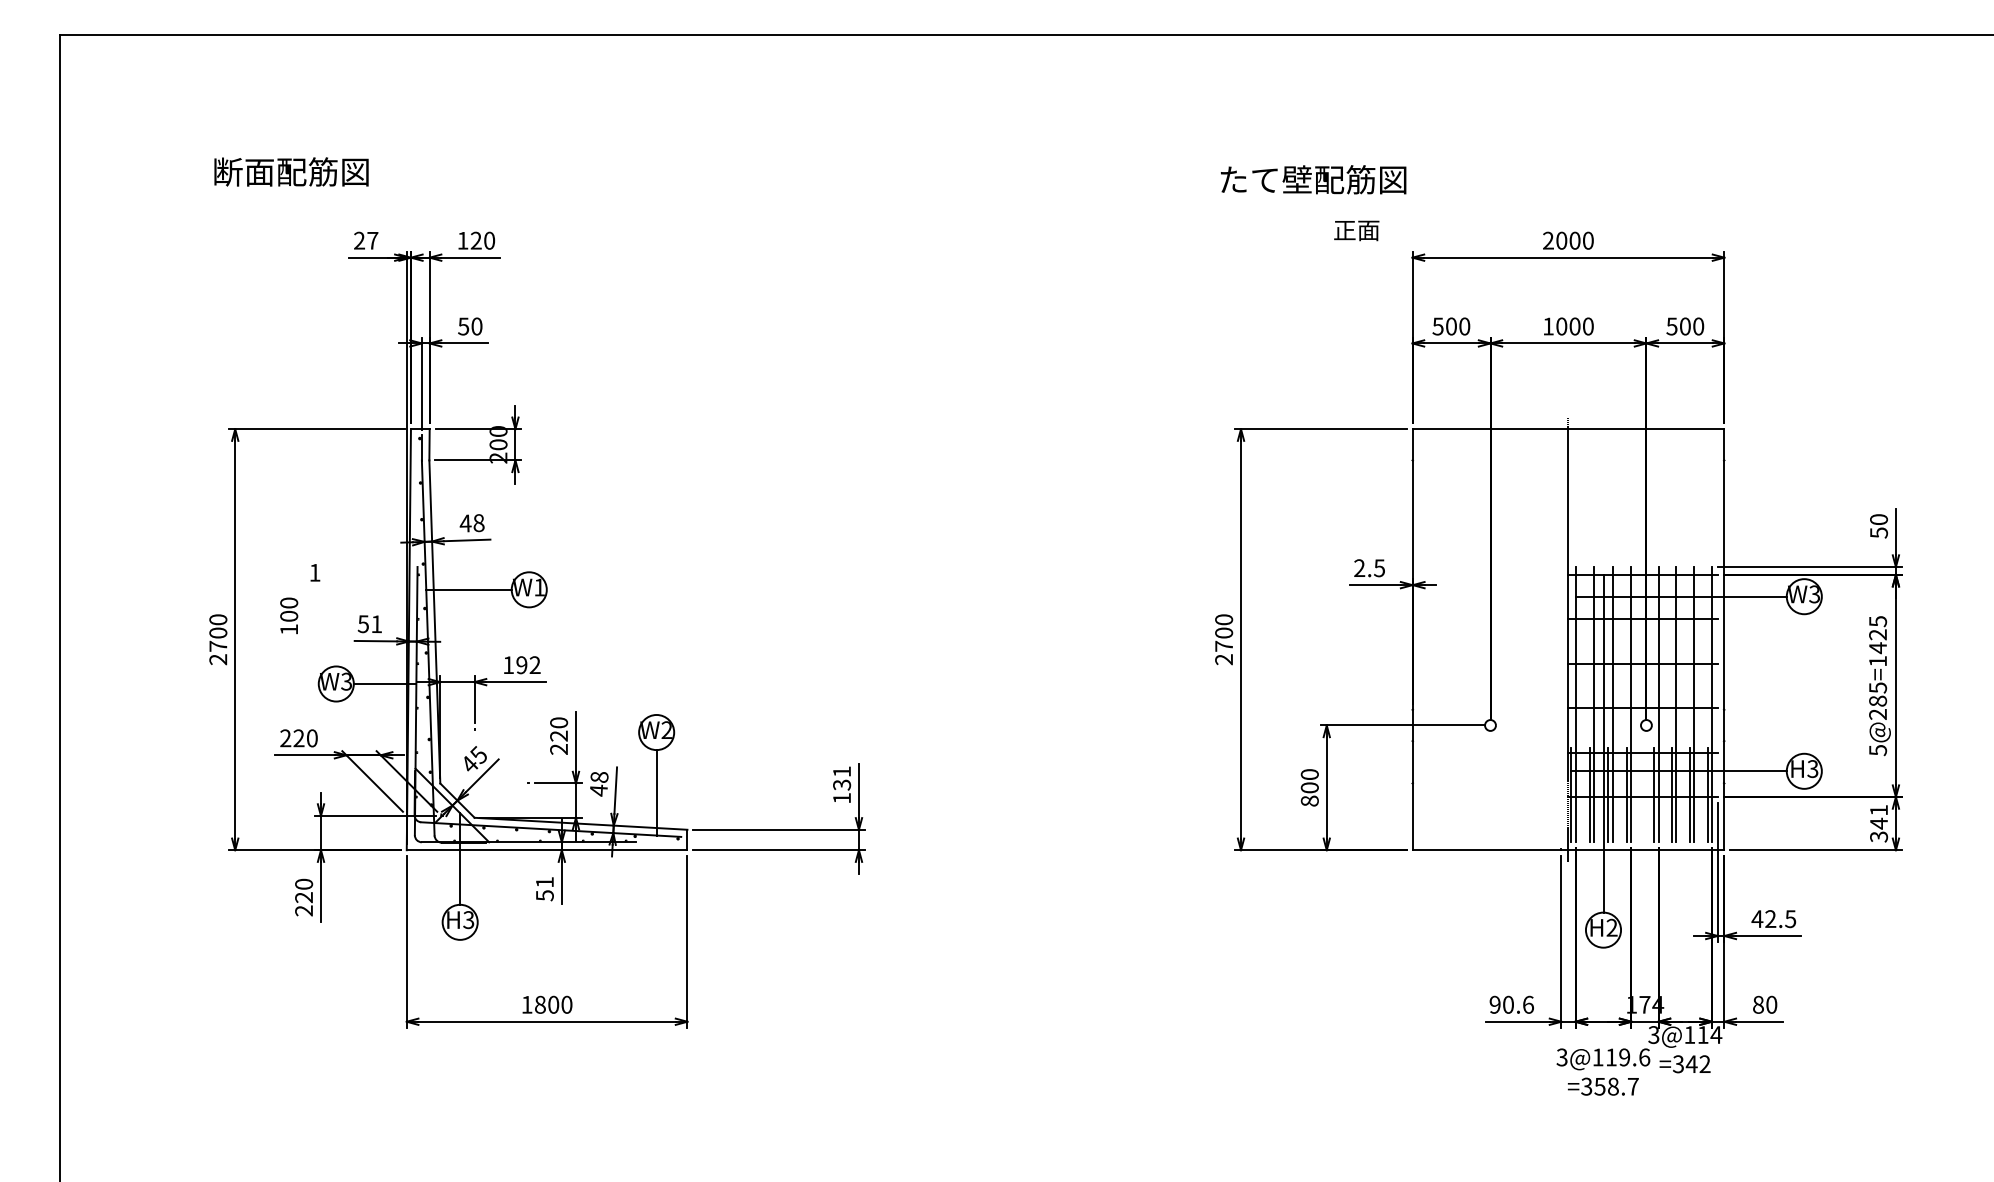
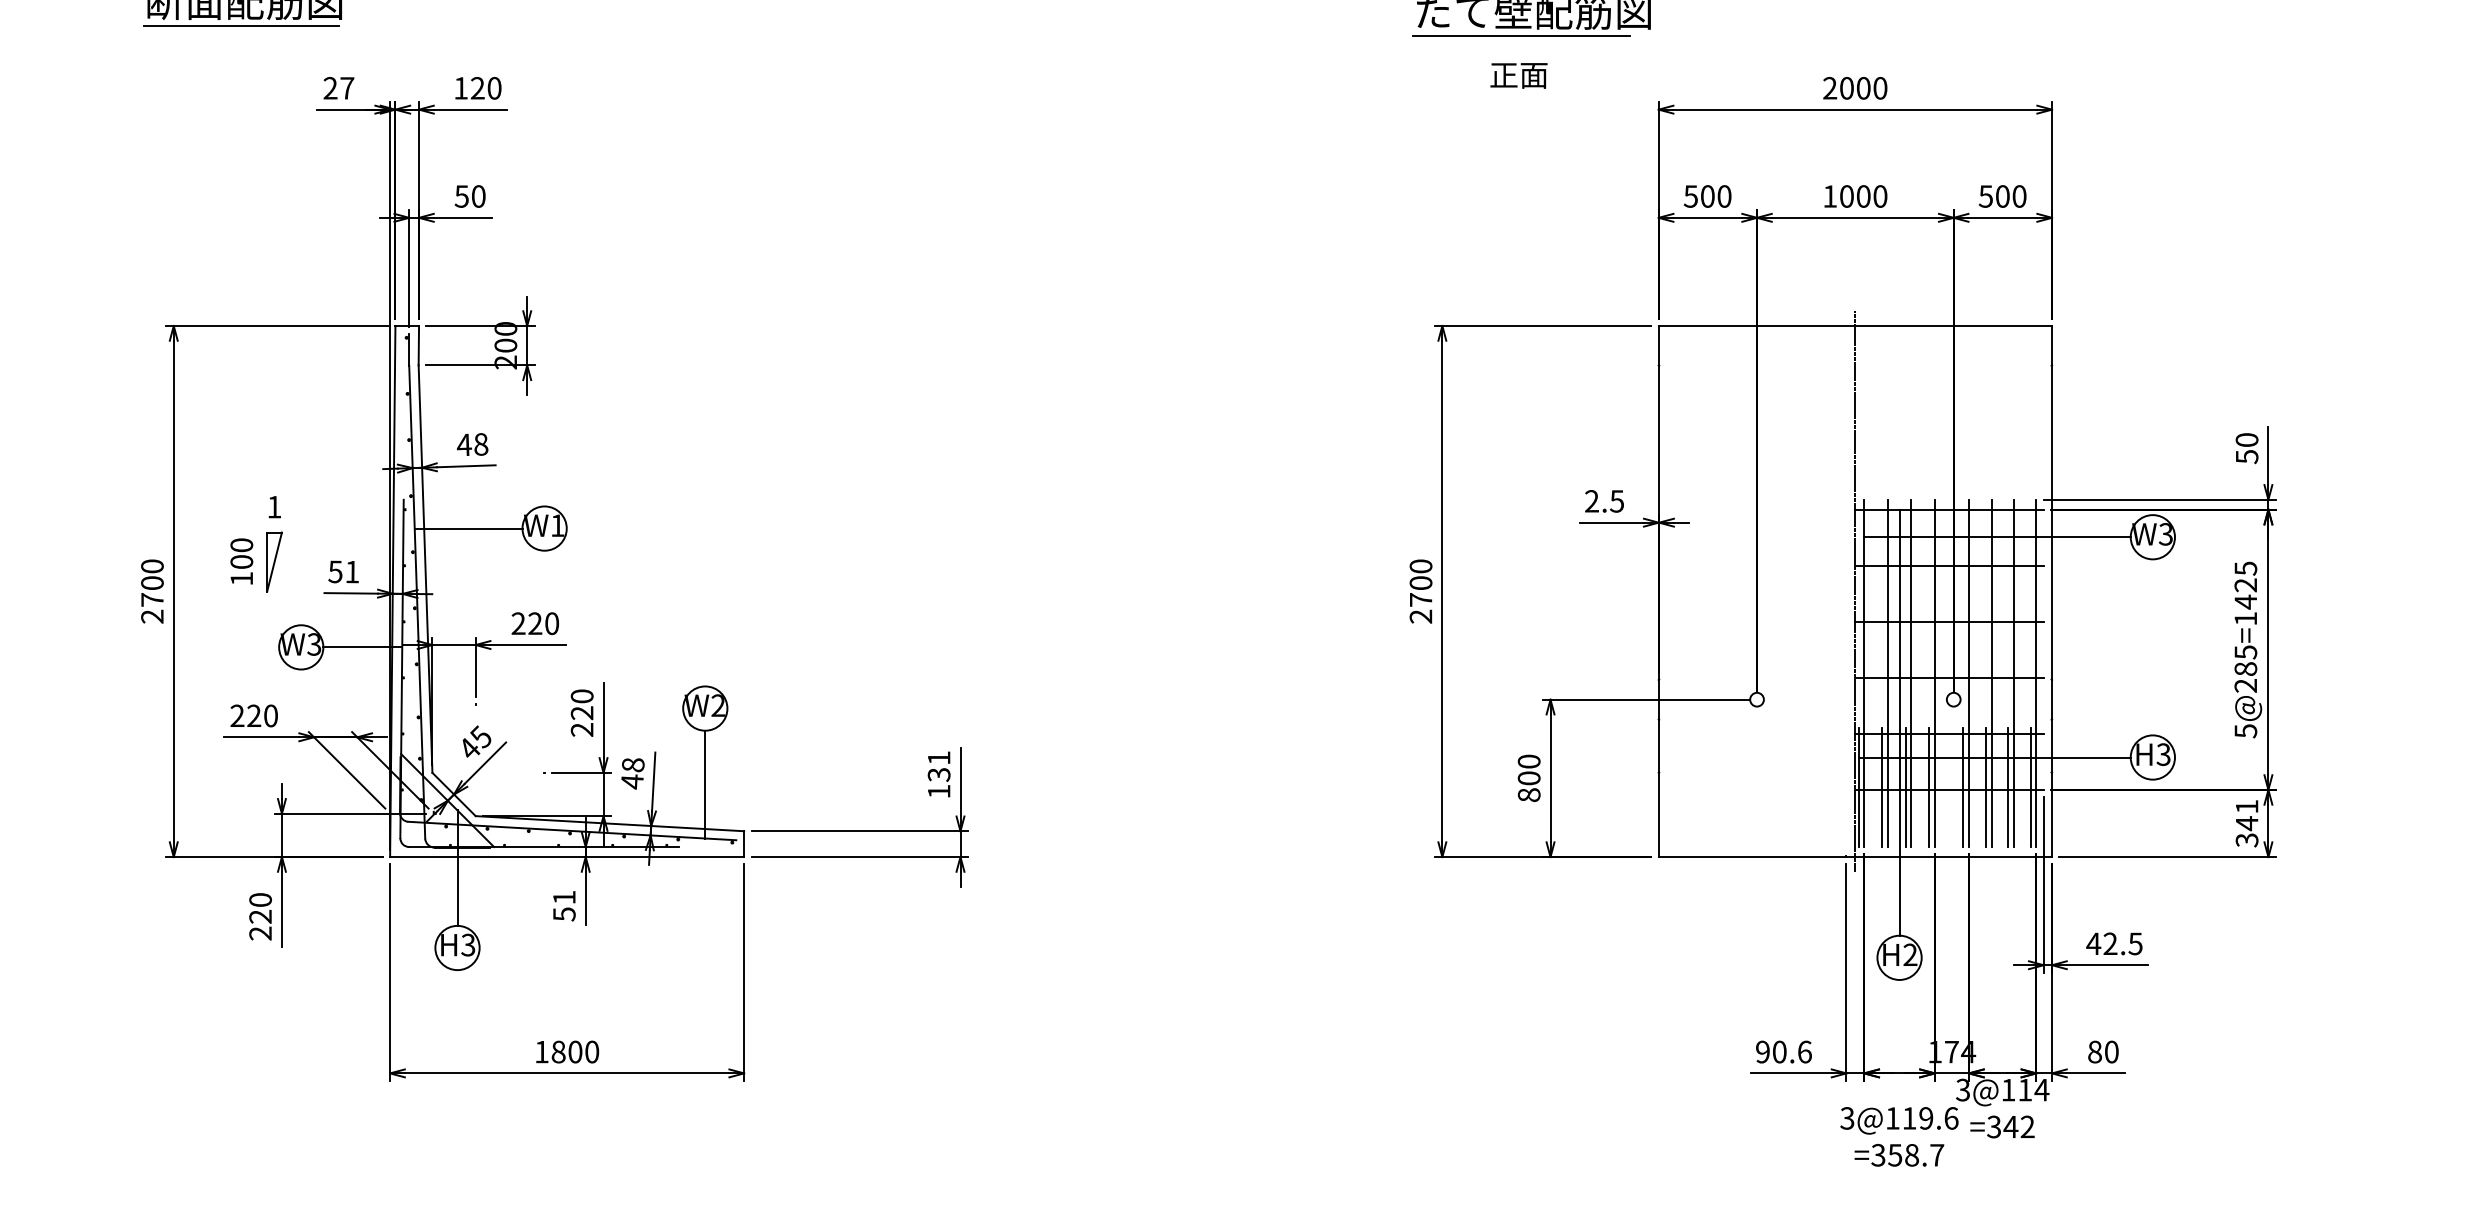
line: (288, 191) -> (240, 26), added
line: (1303, 199) -> (1521, 36), added
text: (1356, 230) -> (1518, 75), moved
part: (314, 616) -> (273, 562), added
text: (521, 665) -> (534, 624), 192 -> 220

